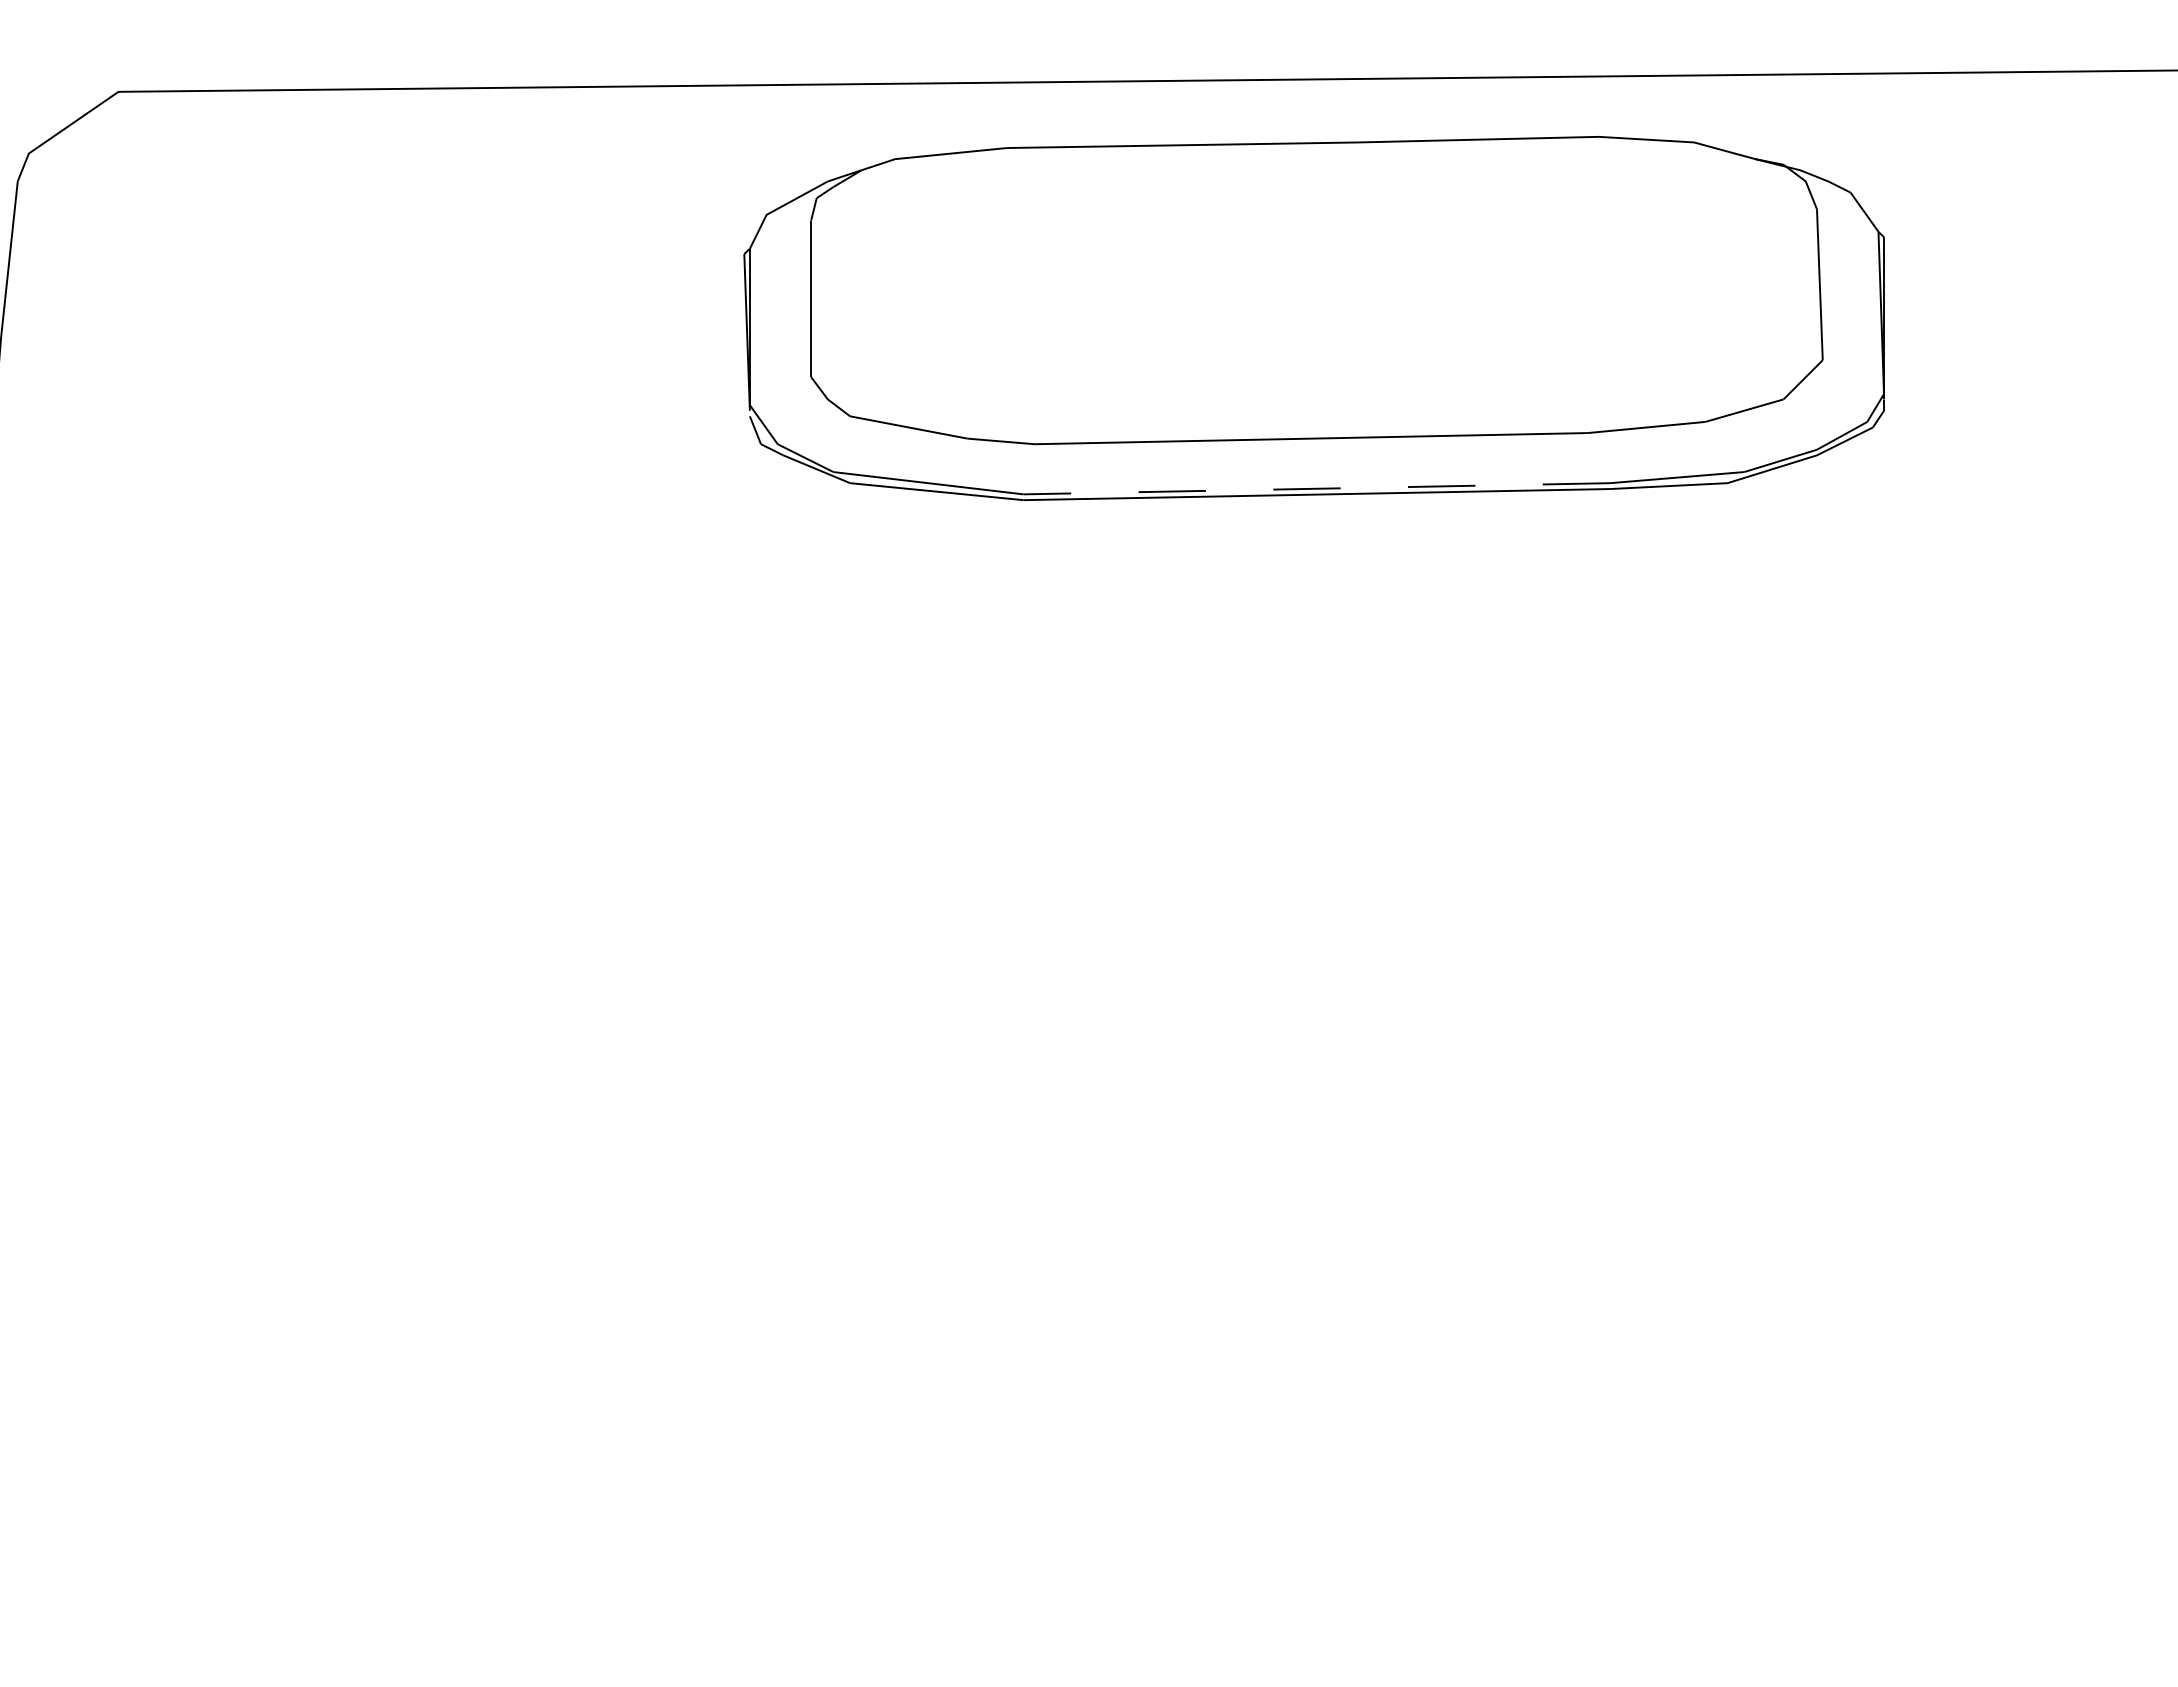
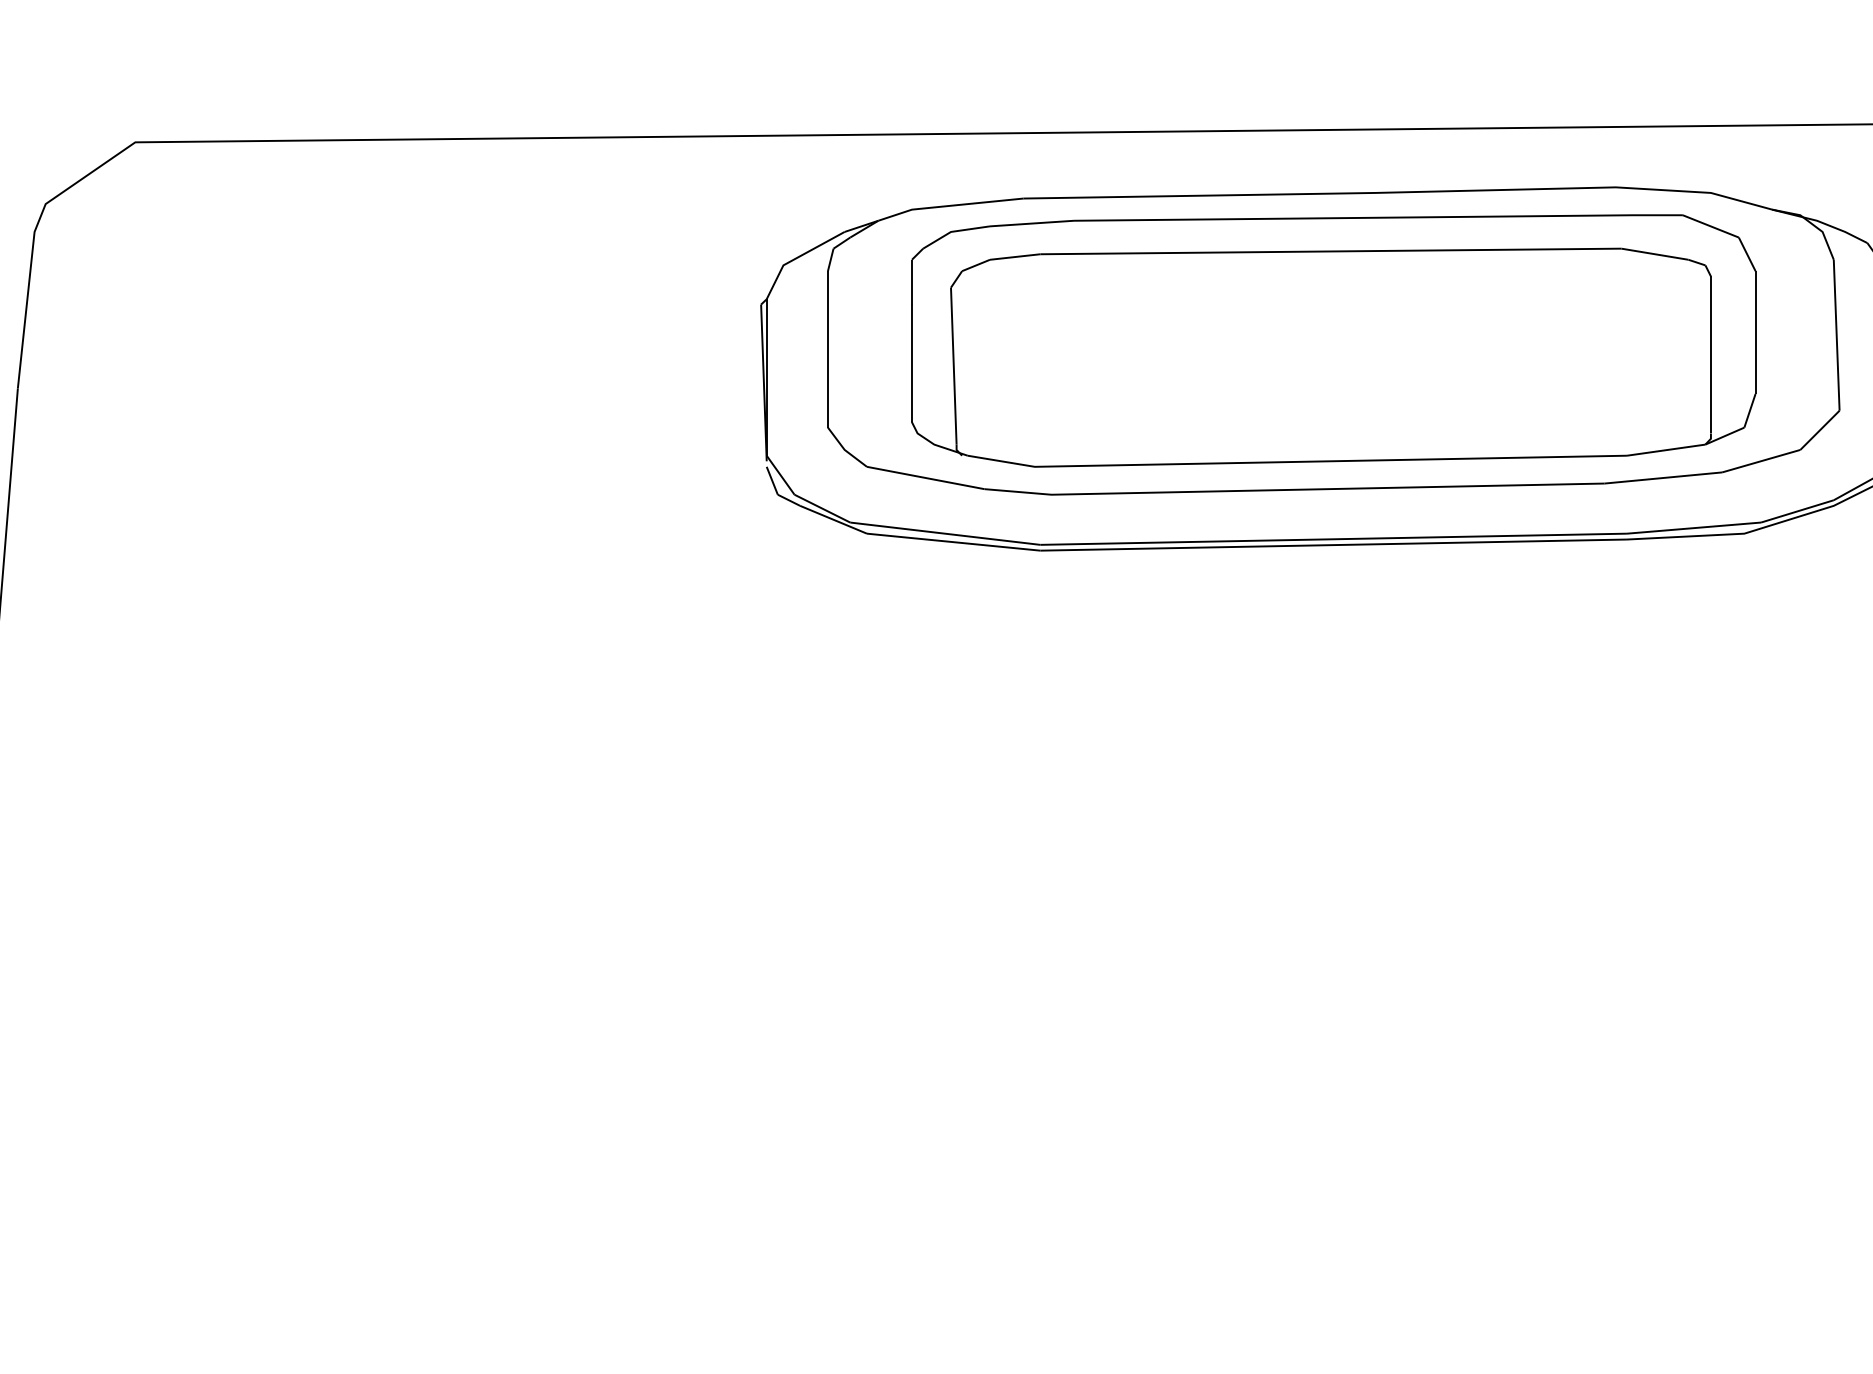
part: (1316, 290) -> (1333, 341), added
line: (1316, 488) -> (1333, 539), dashed -> solid

